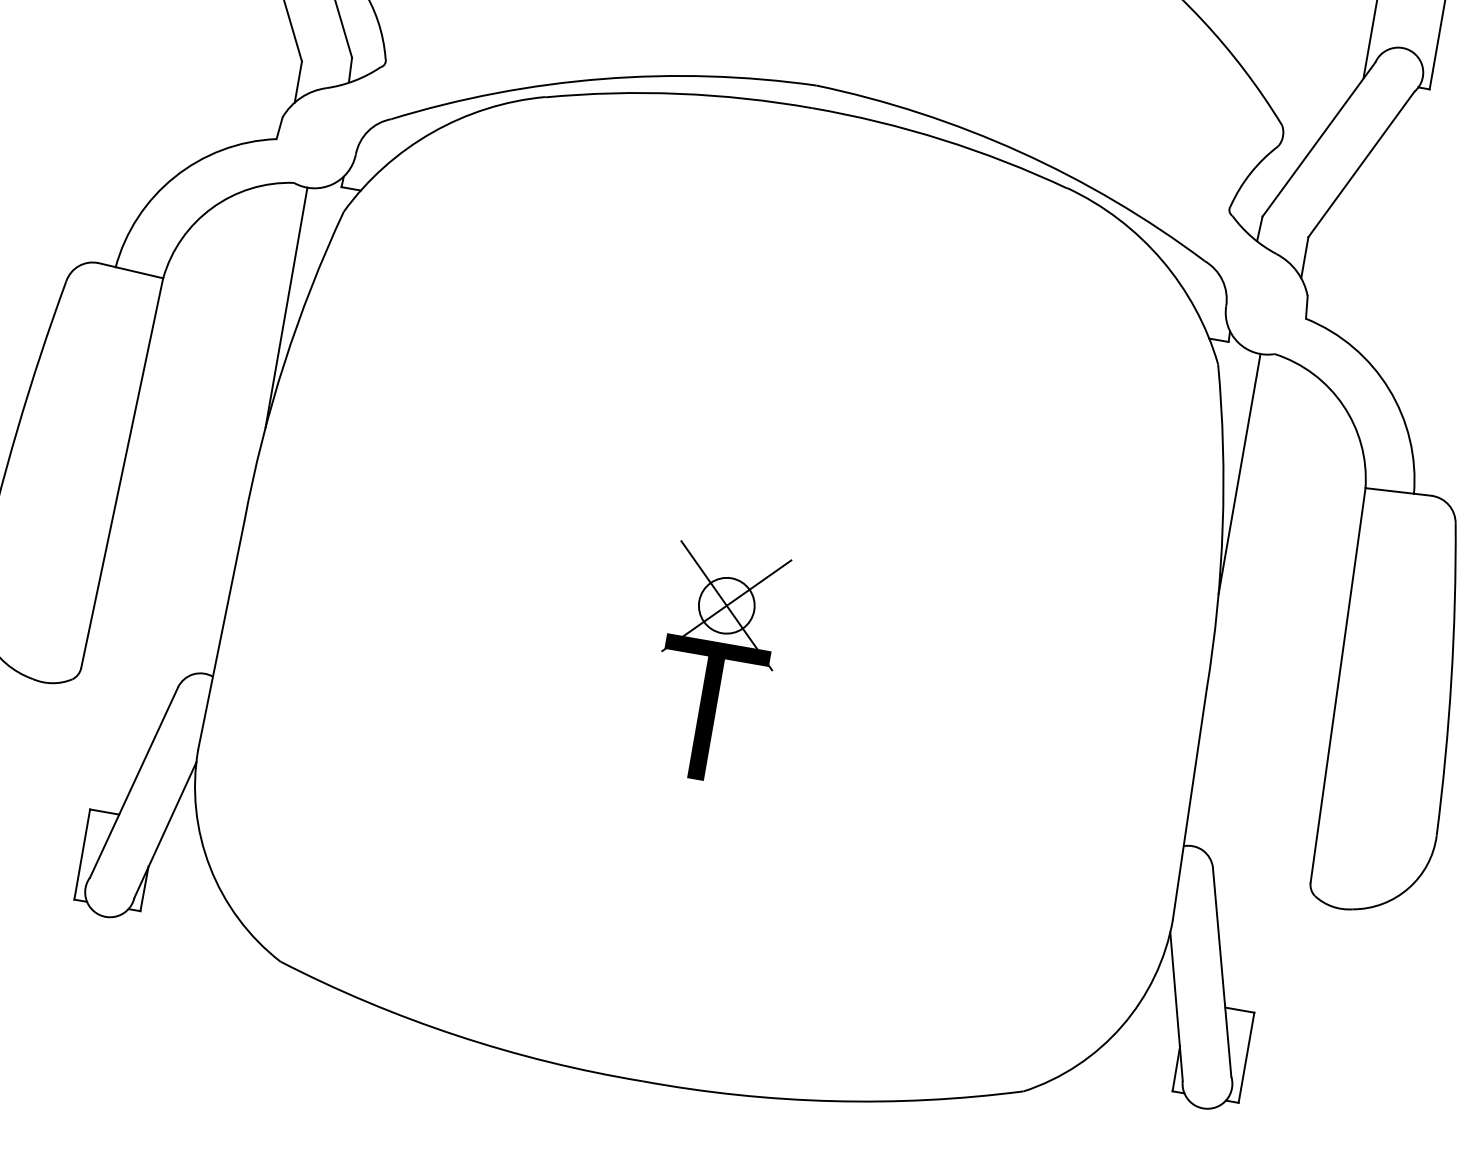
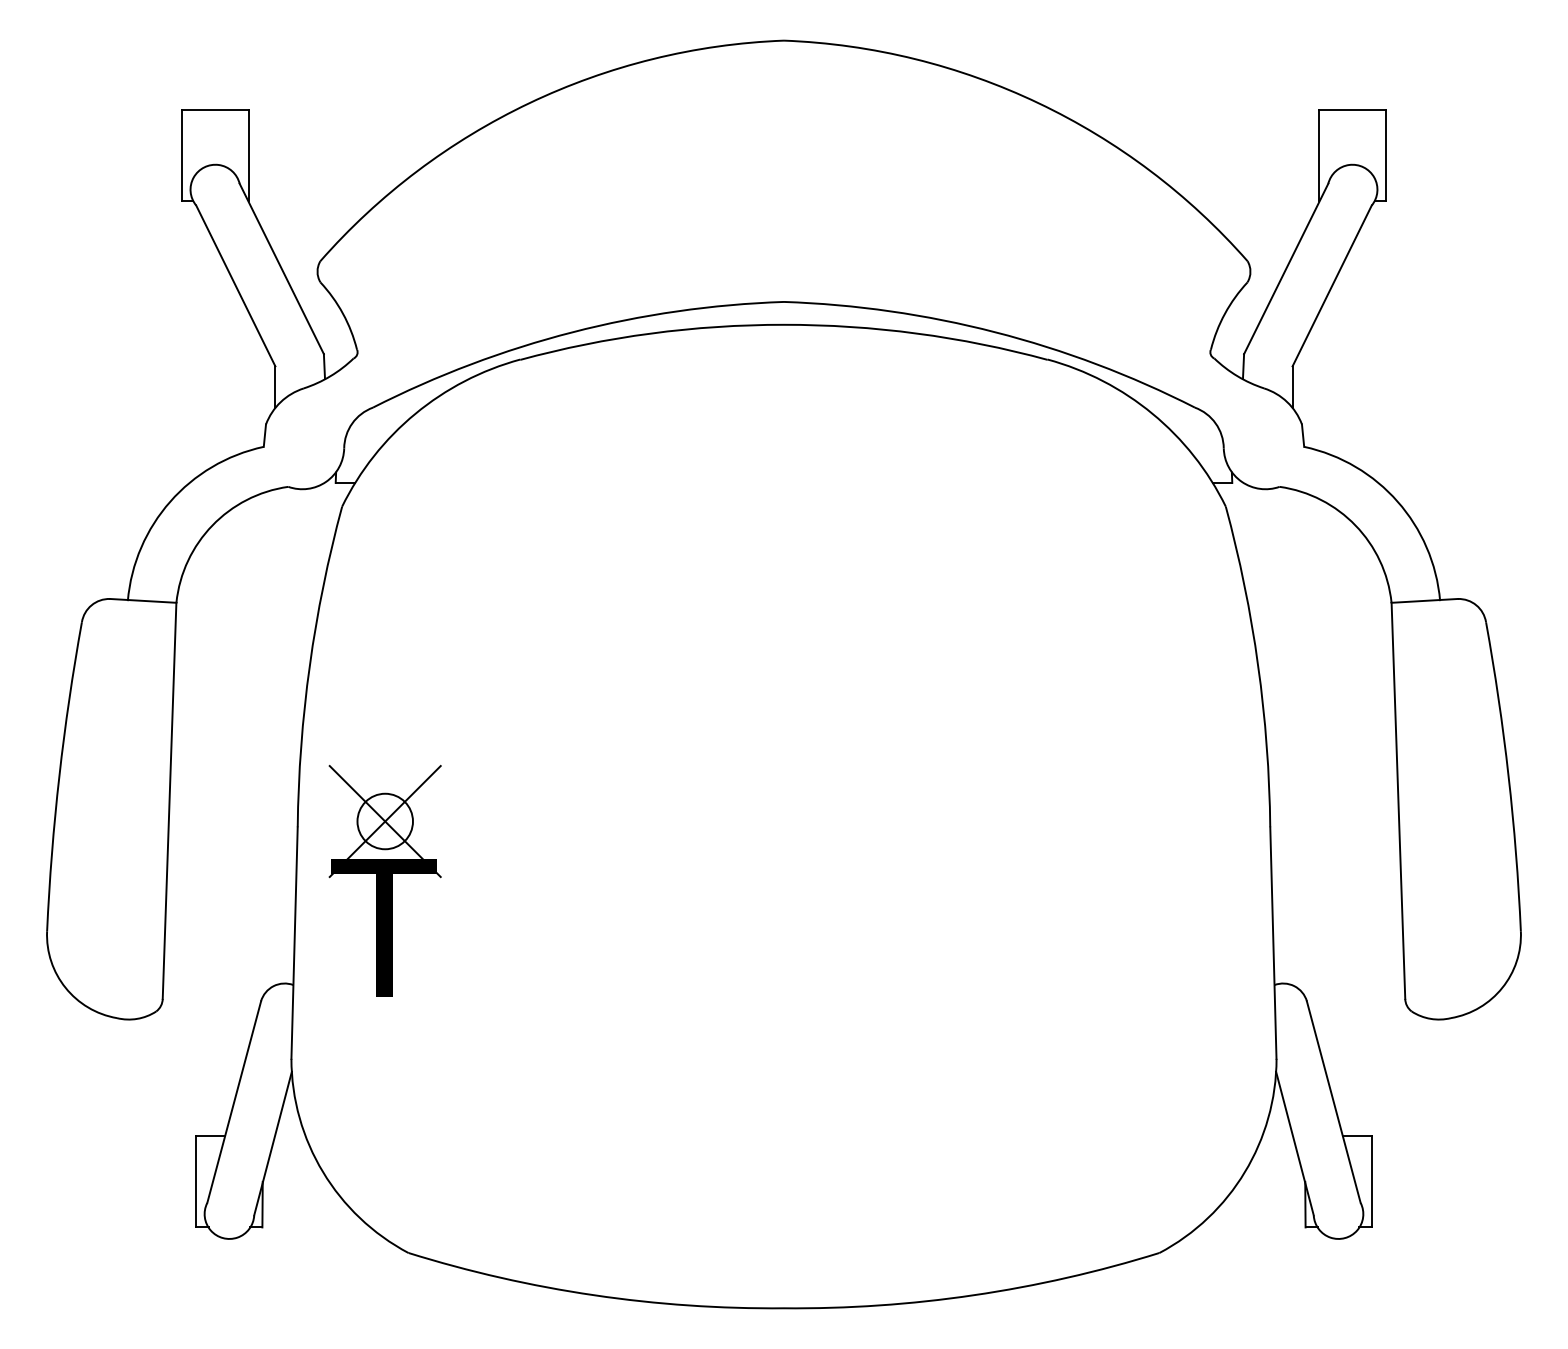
line: (286, 307) -> (302, 610), removed
line: (1239, 473) -> (1265, 610), removed
part: (715, 664) -> (384, 880), moved

